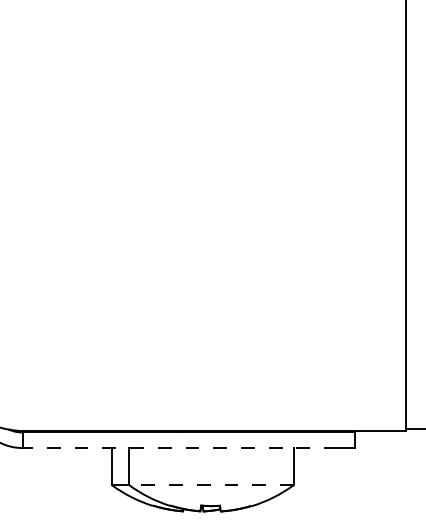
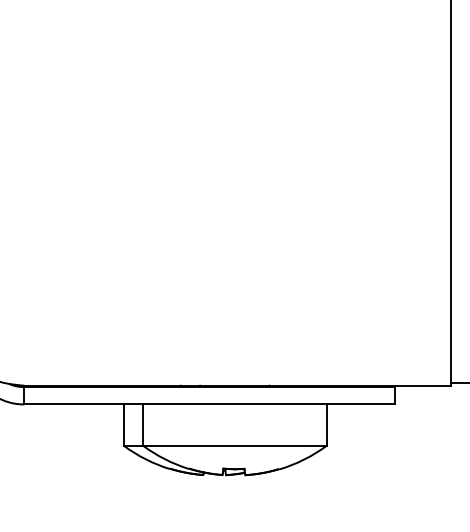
line: (180, 448) -> (200, 404), dashed -> solid
line: (211, 485) -> (234, 446), dashed -> solid

